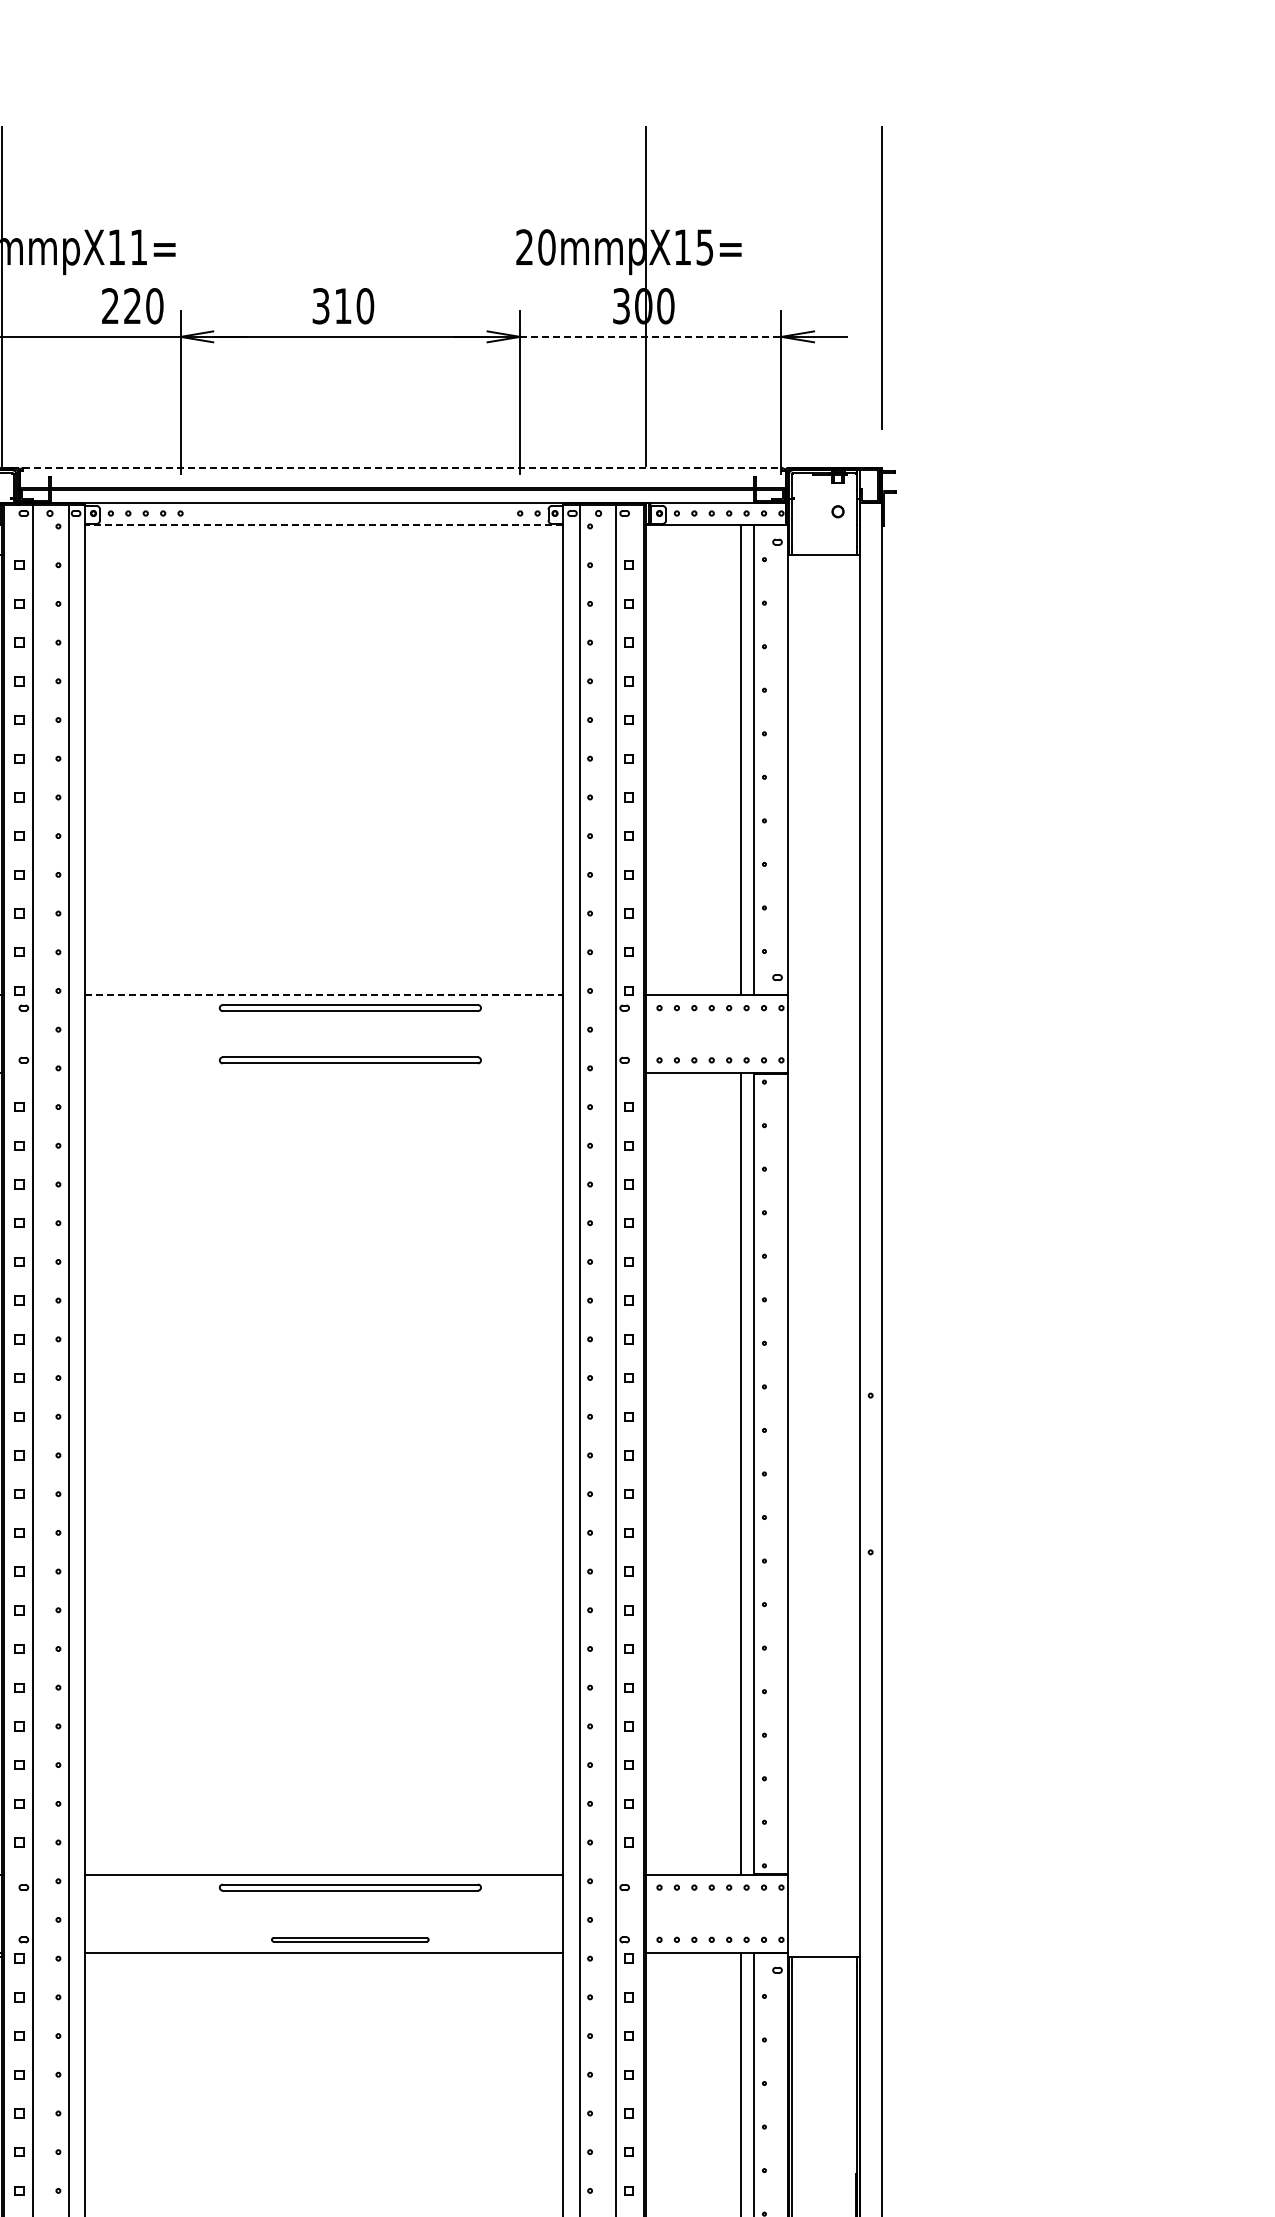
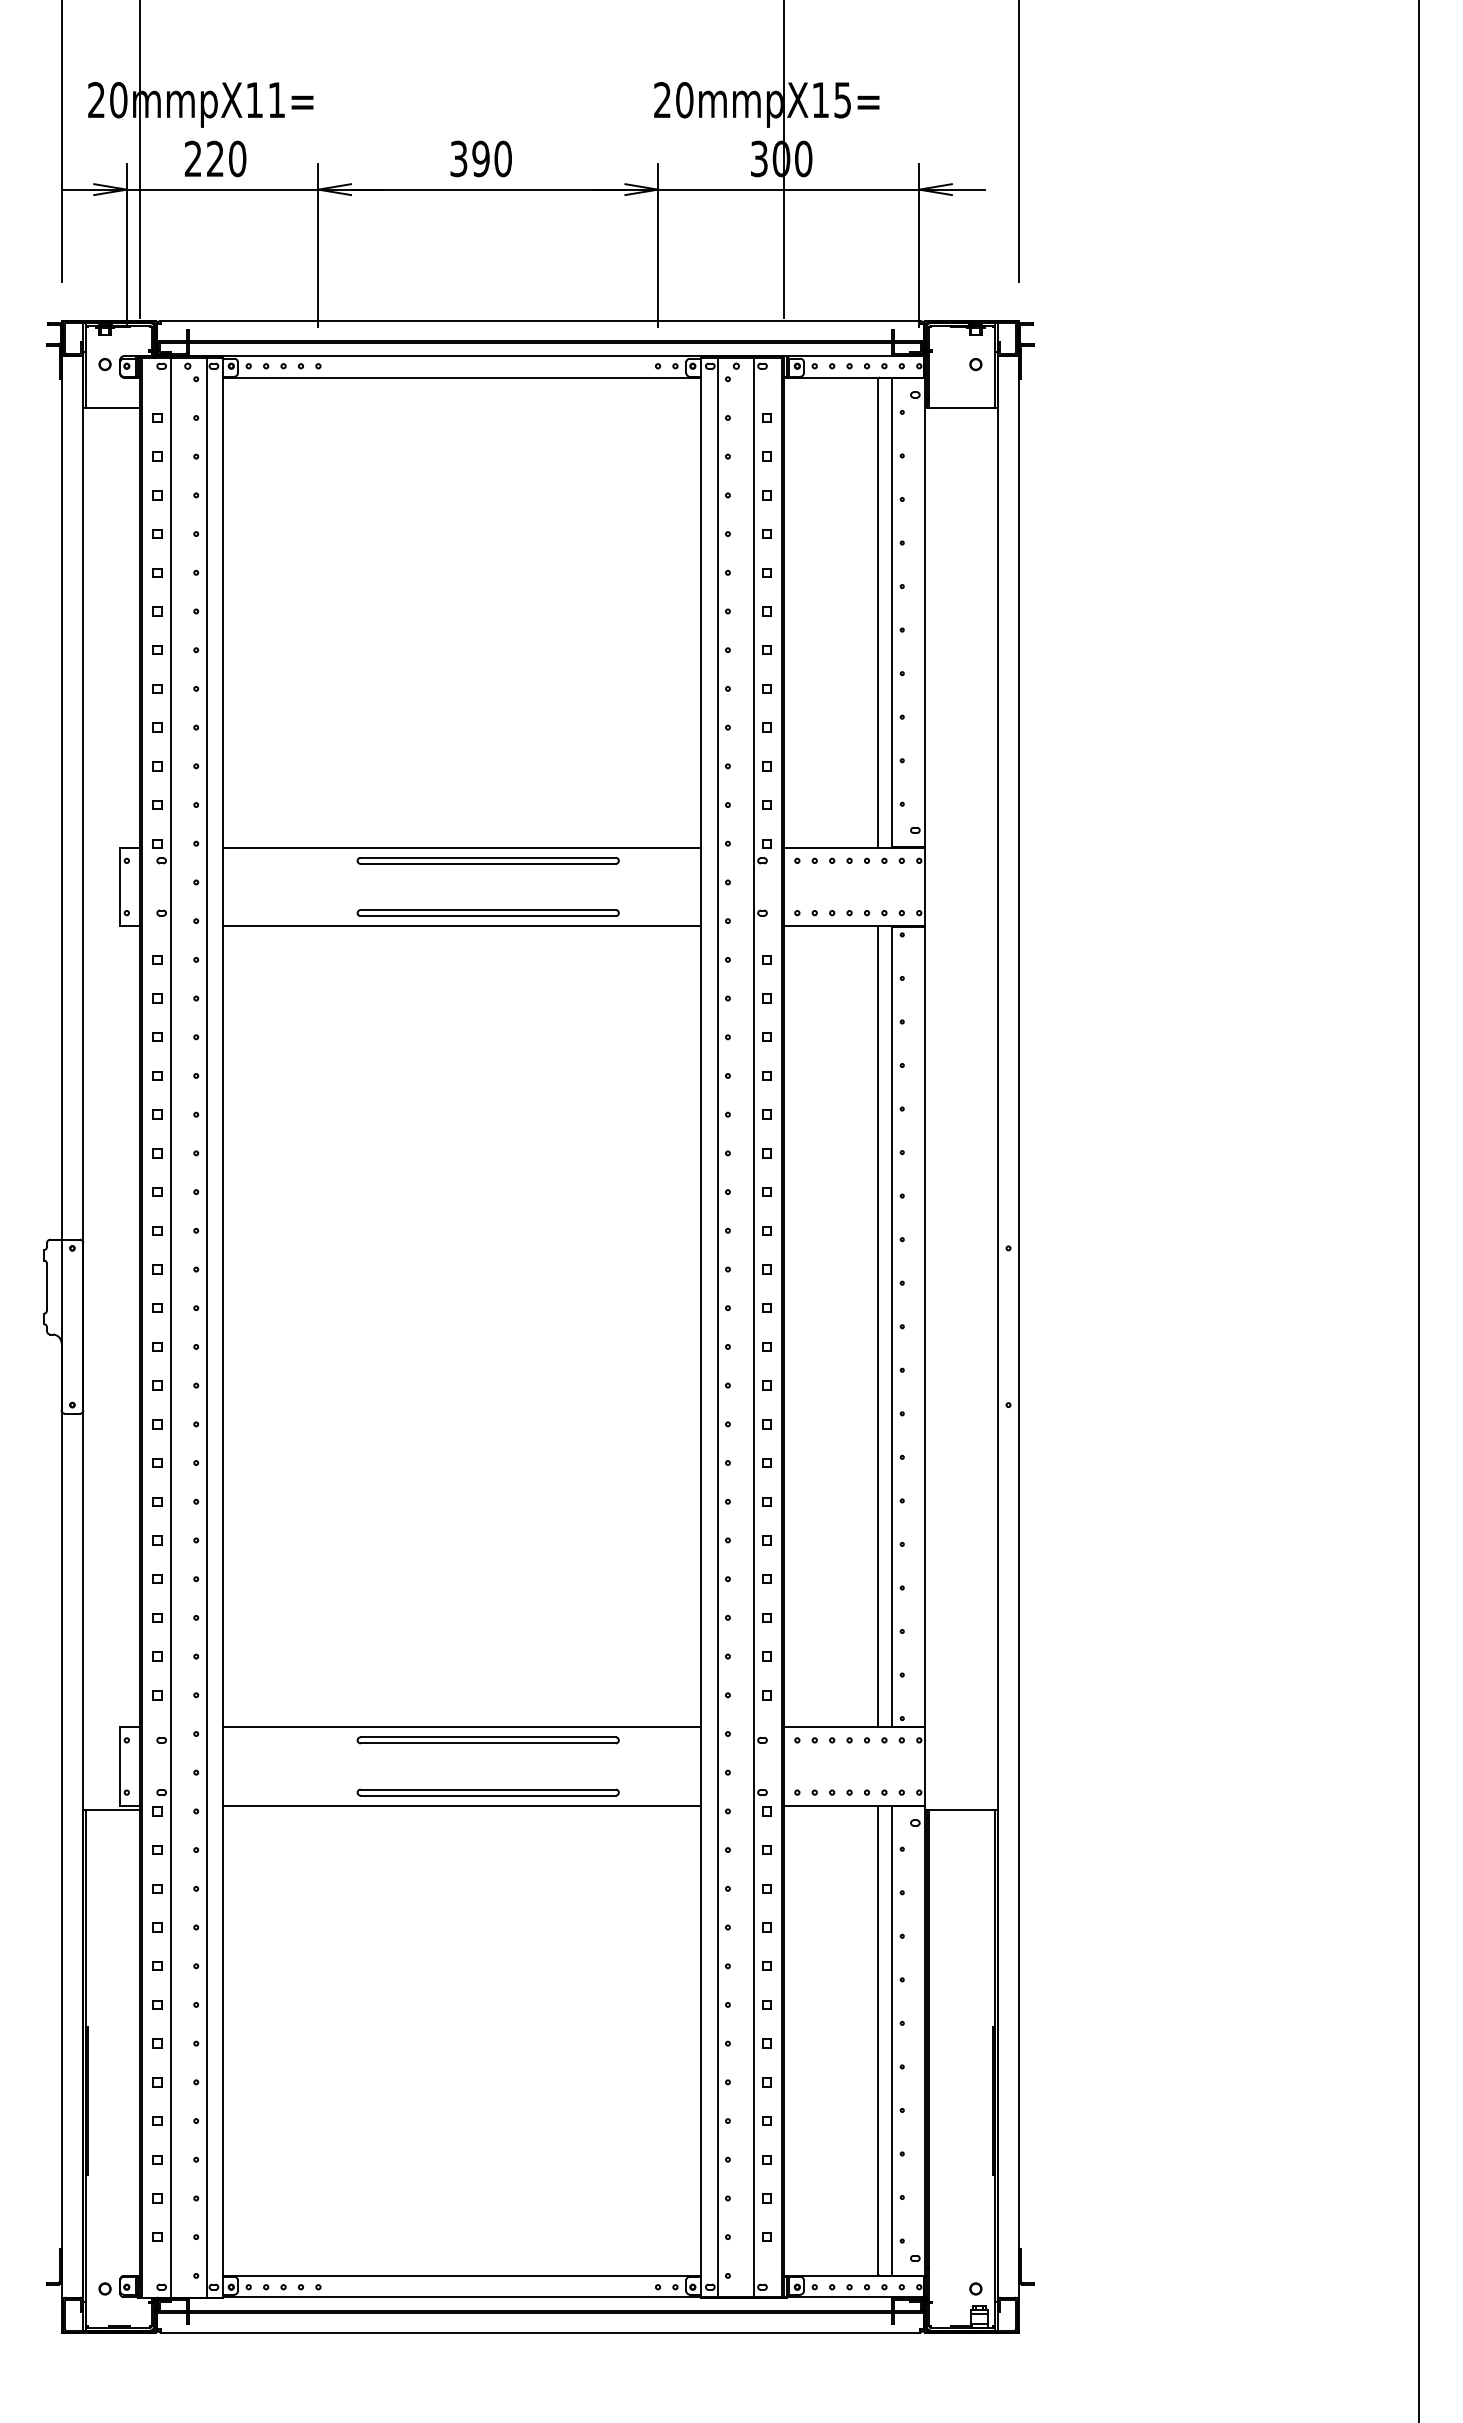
text: (132, 305) -> (215, 158), moved
text: (342, 305) -> (480, 158), 310 -> 390
line: (650, 336) -> (788, 189), dashed -> solid
line: (402, 467) -> (540, 320), dashed -> solid
line: (323, 524) -> (461, 377), dashed -> solid
line: (324, 994) -> (462, 847), dashed -> solid
line: (324, 1073) -> (462, 926), added
part: (349, 1939) -> (487, 1792), size x1.67

